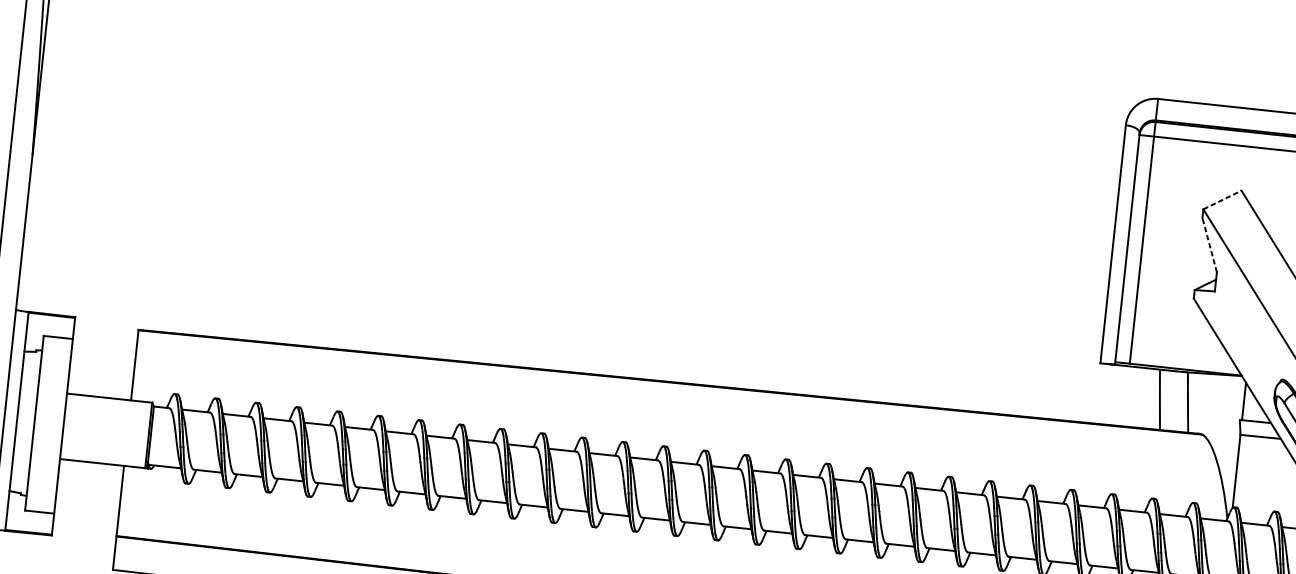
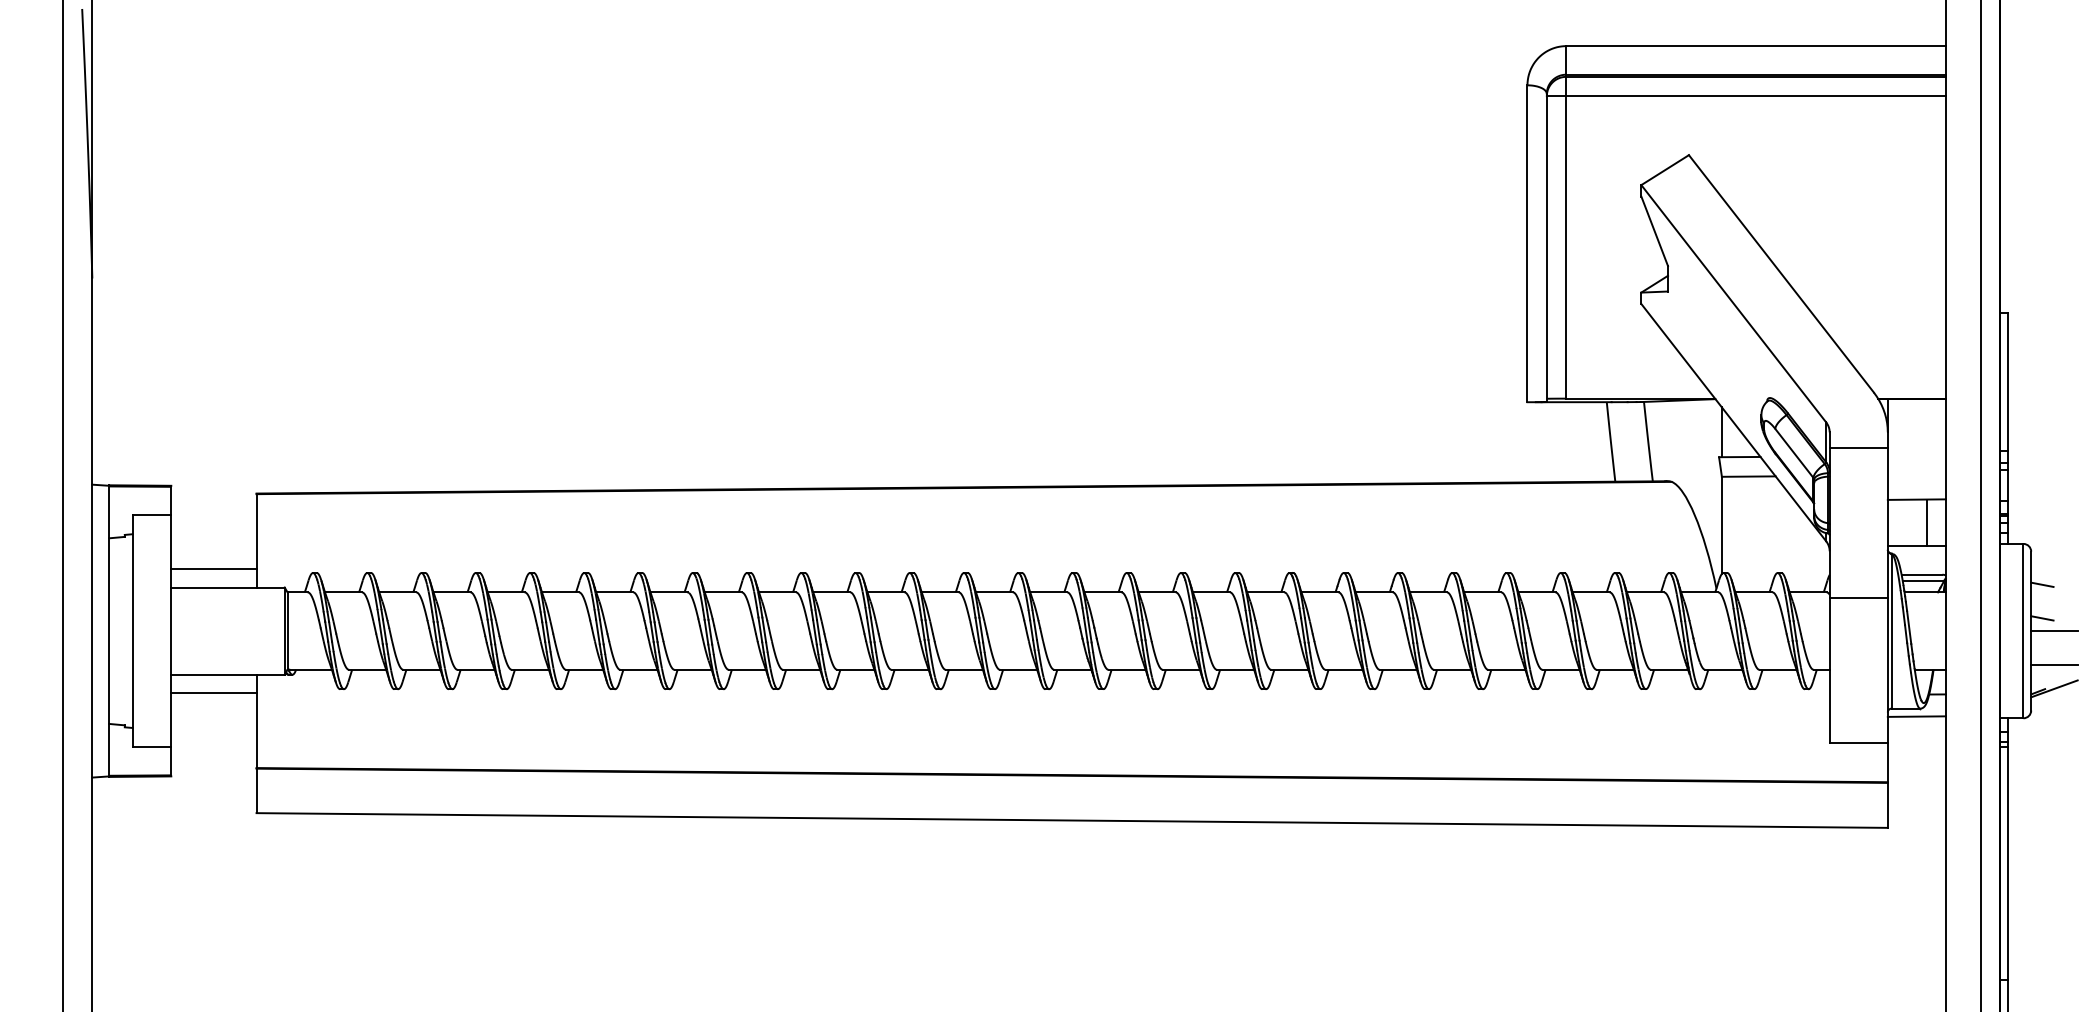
line: (1222, 199) -> (1665, 169), dashed -> solid
line: (1209, 244) -> (1654, 230), dashed -> solid
line: (100, 383) -> (213, 569), added
line: (90, 476) -> (213, 693), added

